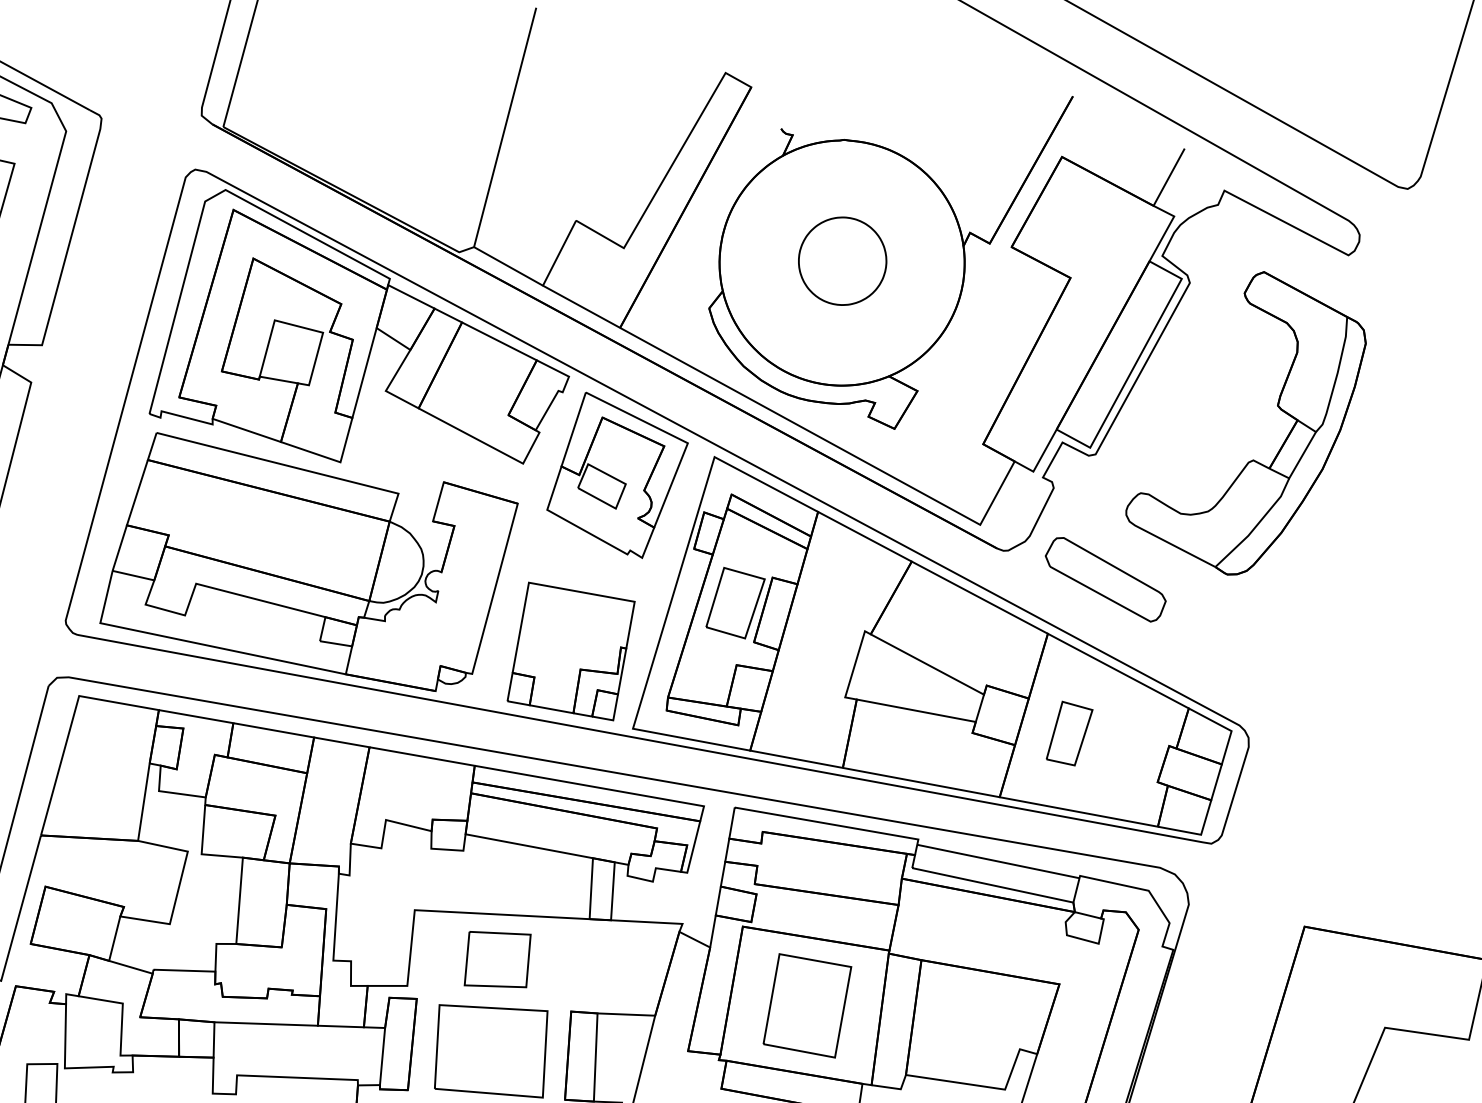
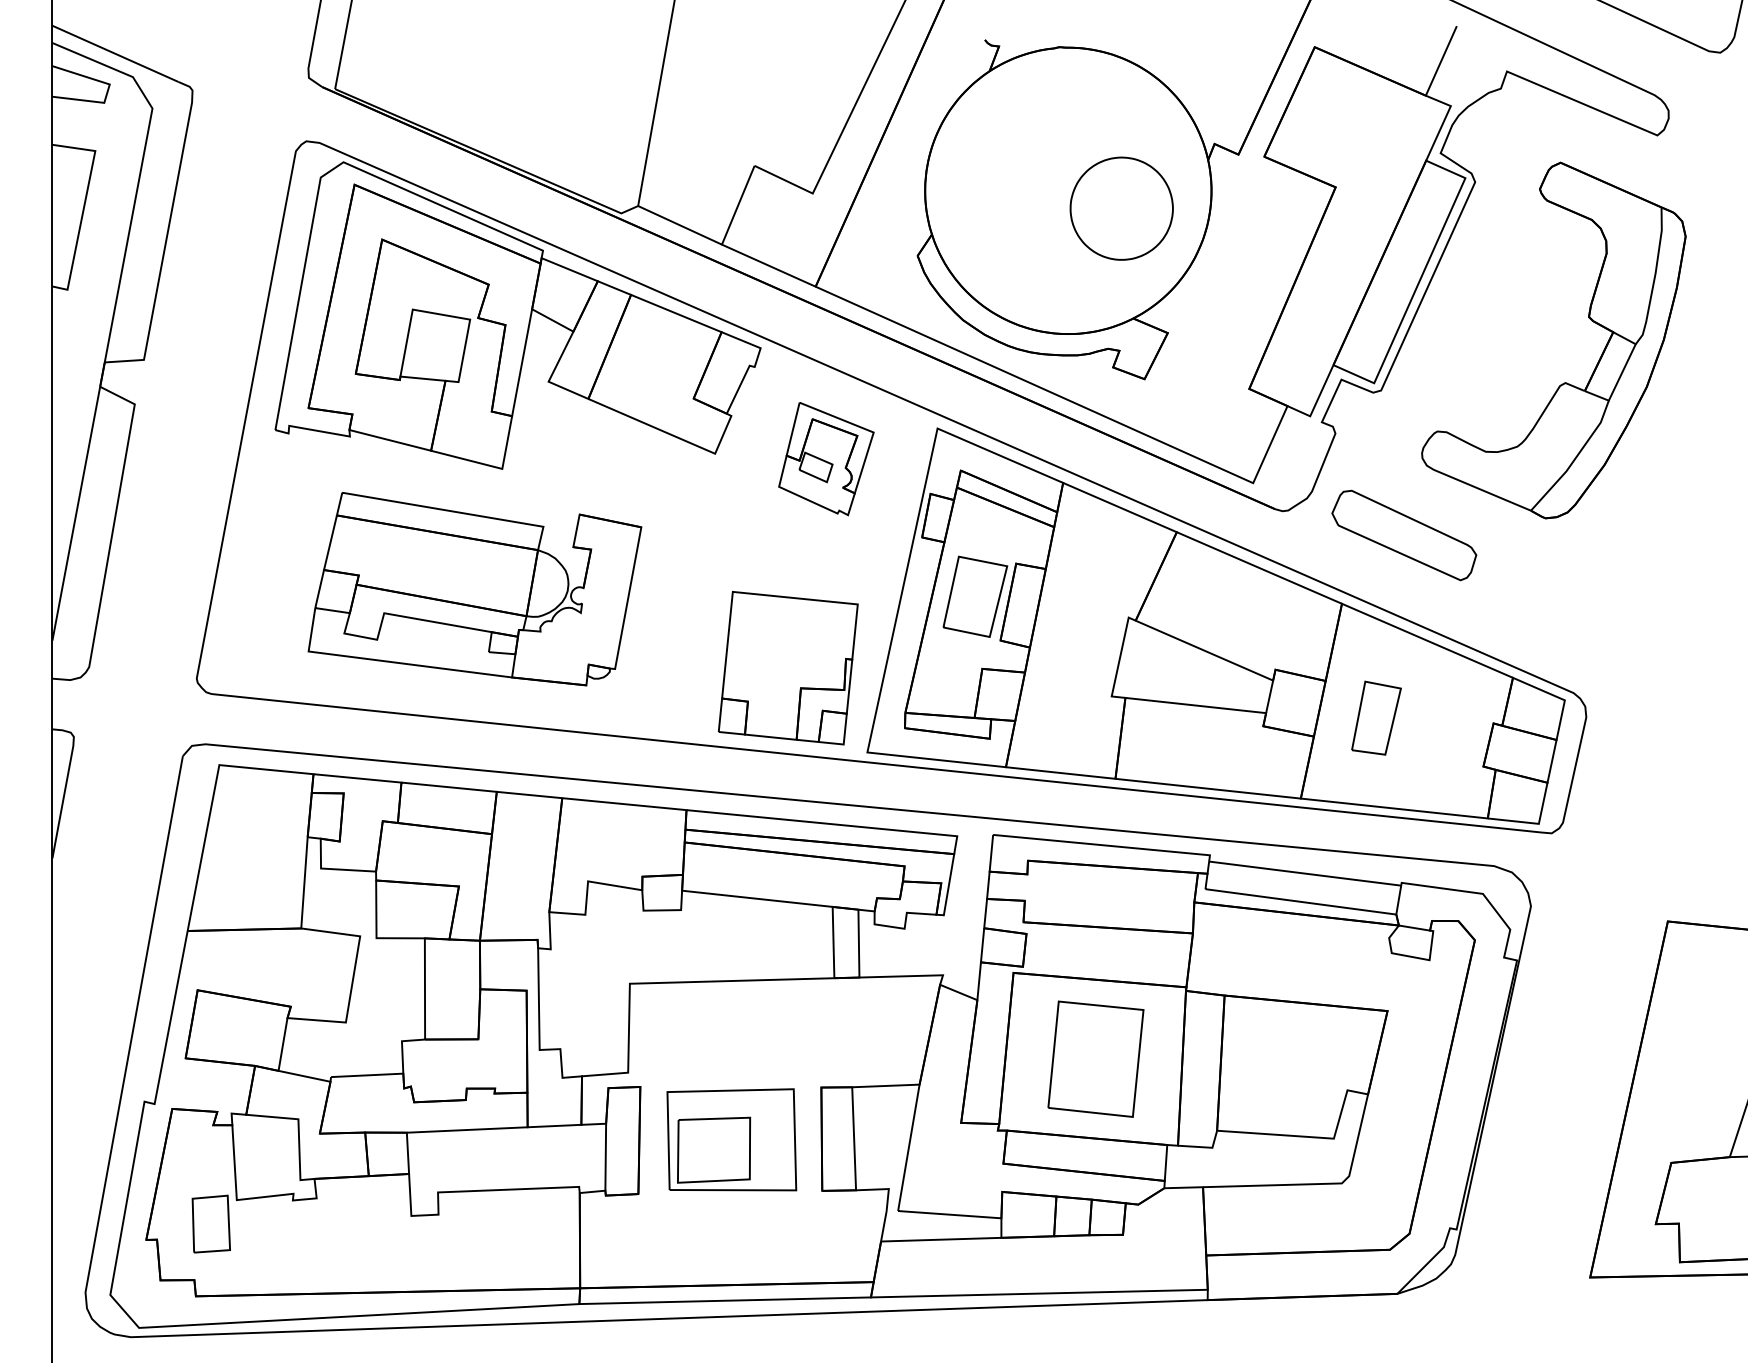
part: (842, 261) -> (1121, 208), moved
part: (617, 475) -> (826, 458), size x0.6
part: (308, 562) -> (474, 588), size x0.7
part: (498, 959) -> (714, 1149), moved

